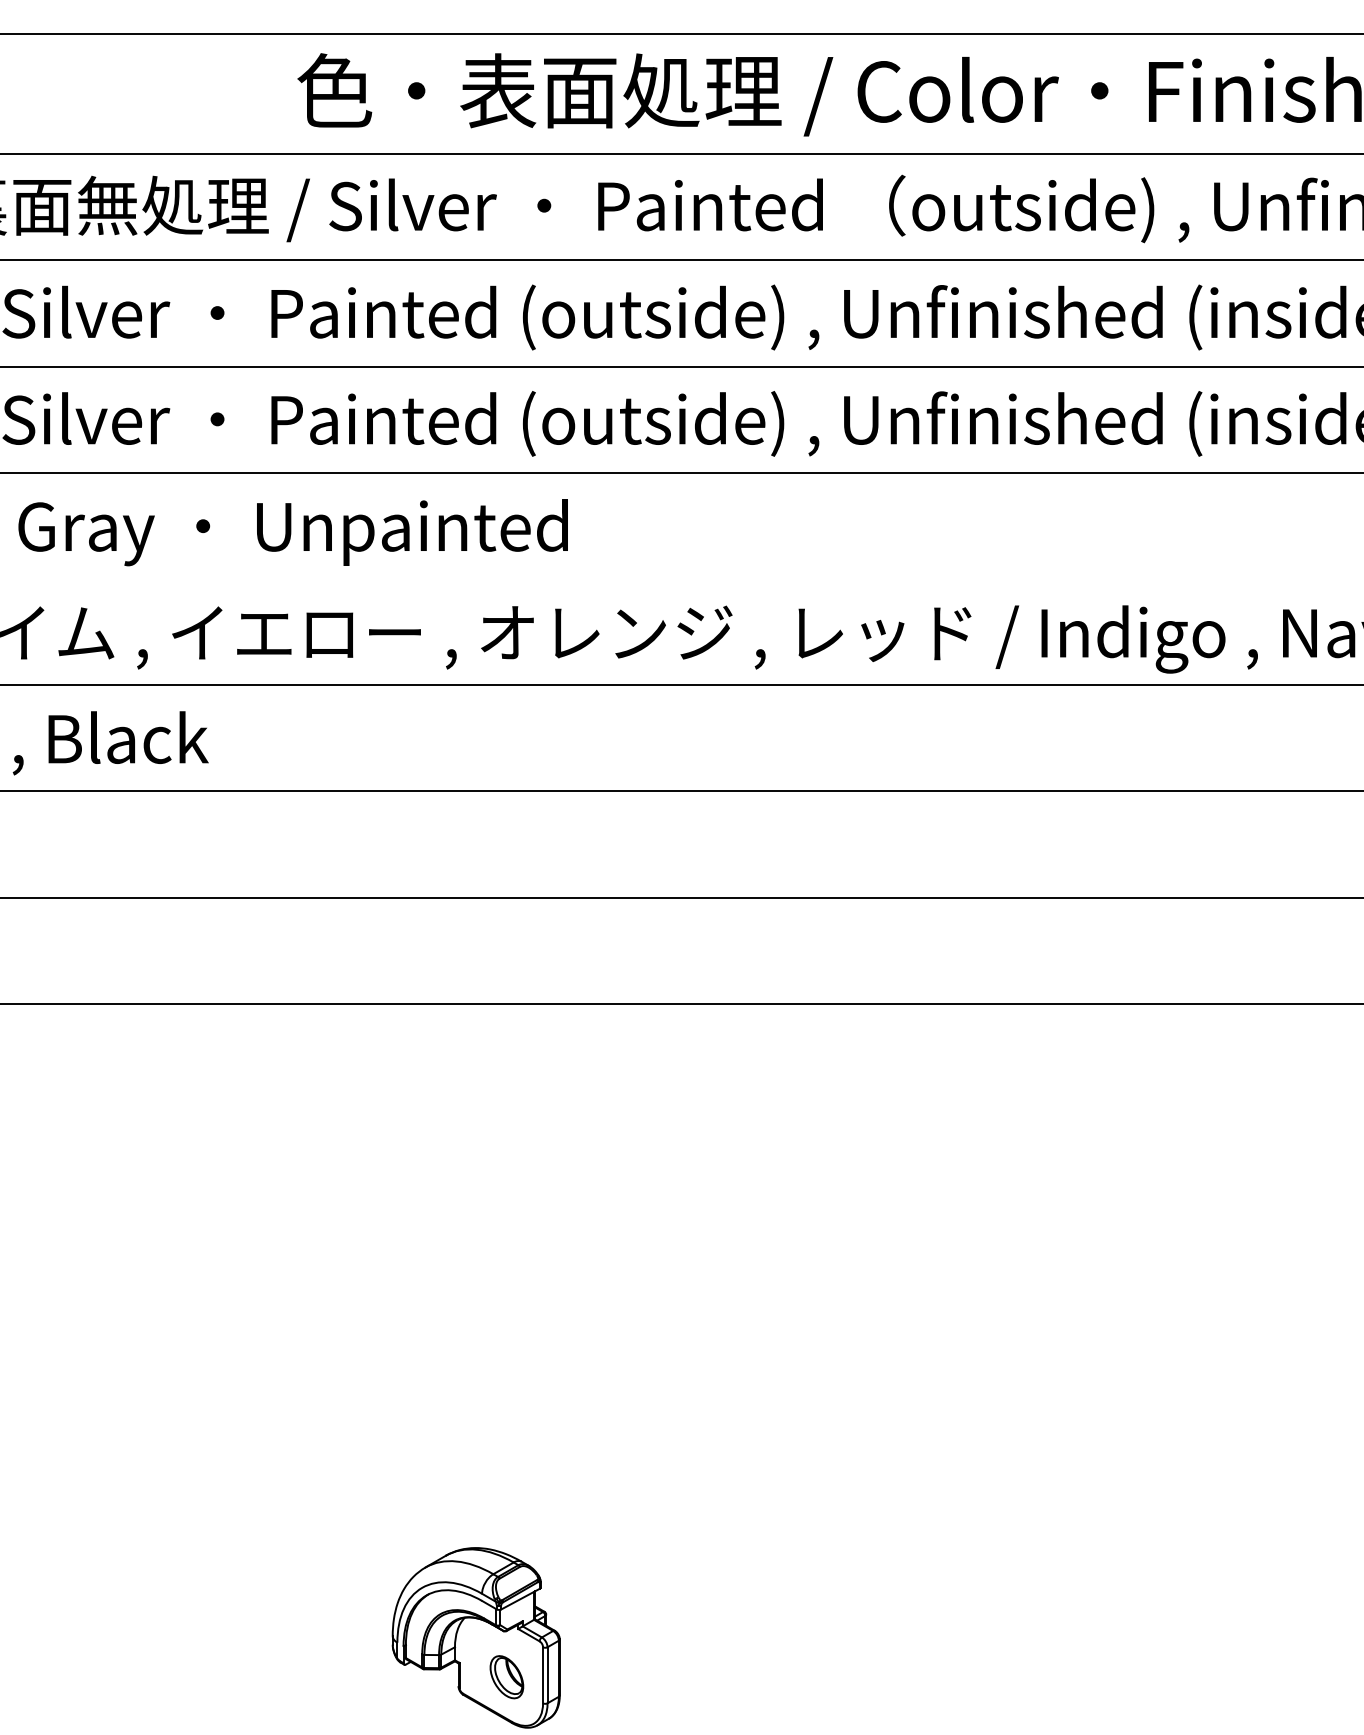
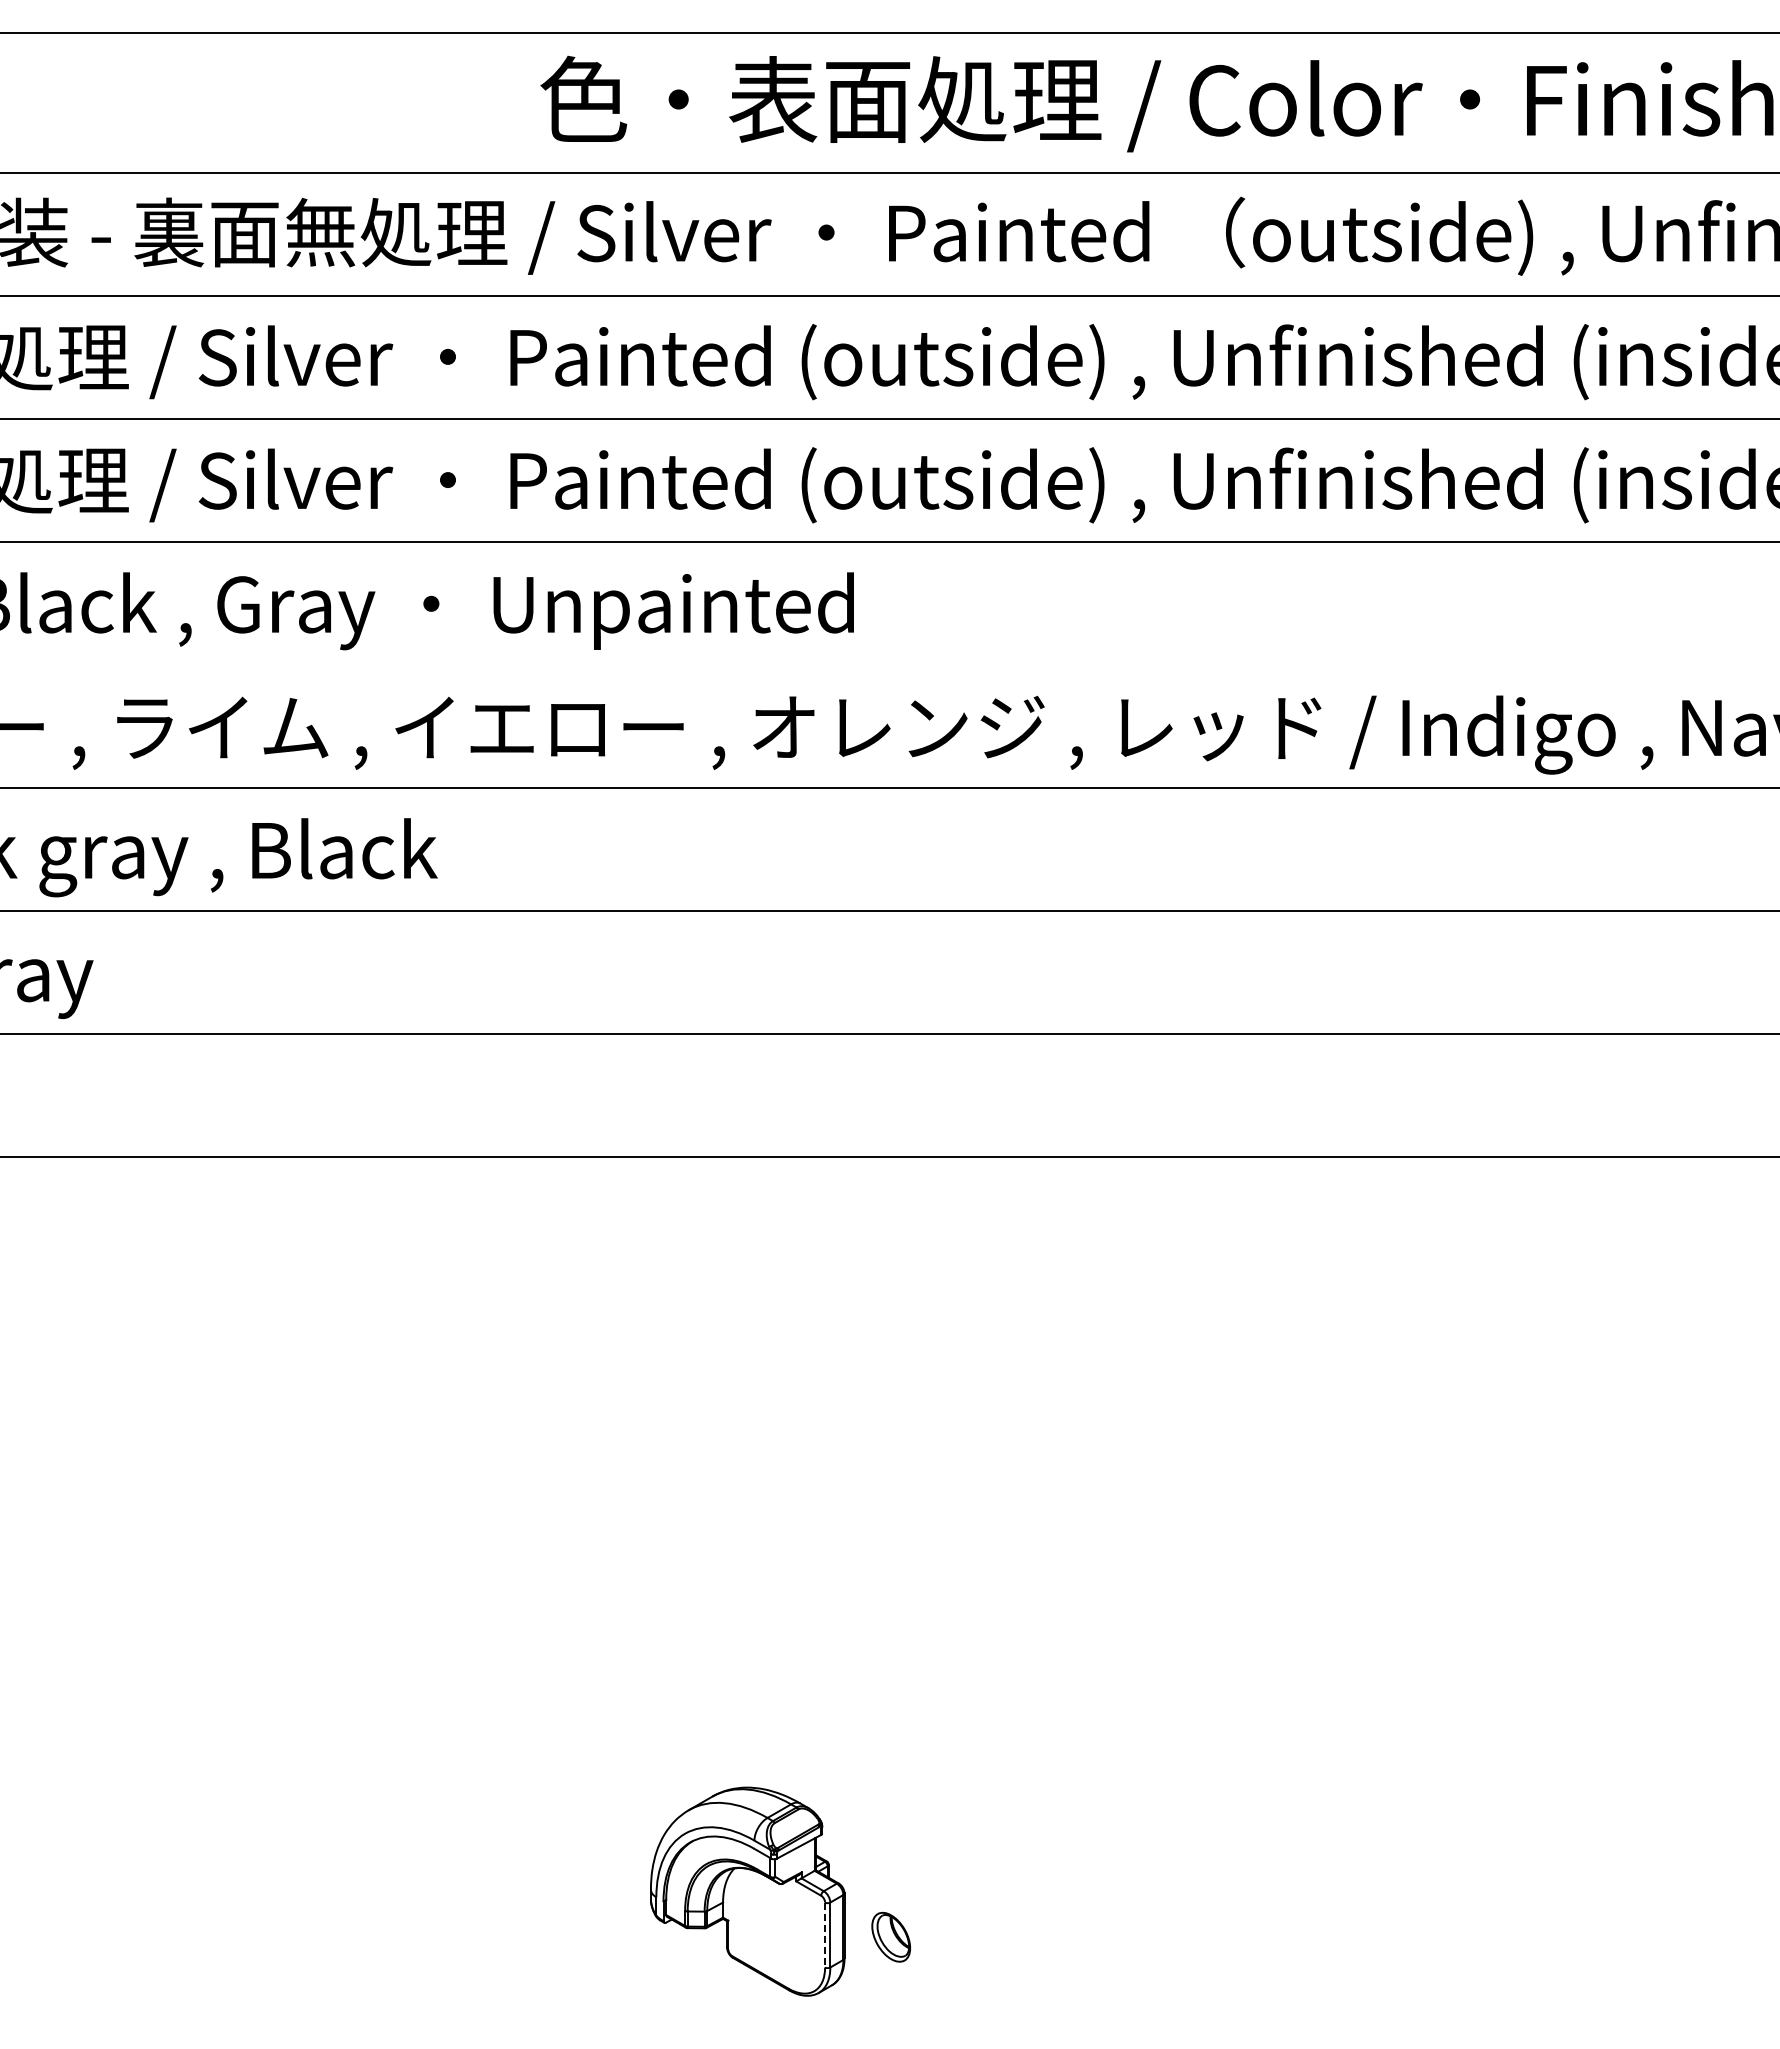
line: (543, 1675) -> (825, 1935), solid -> dashed
part: (506, 1676) -> (890, 1936), moved

